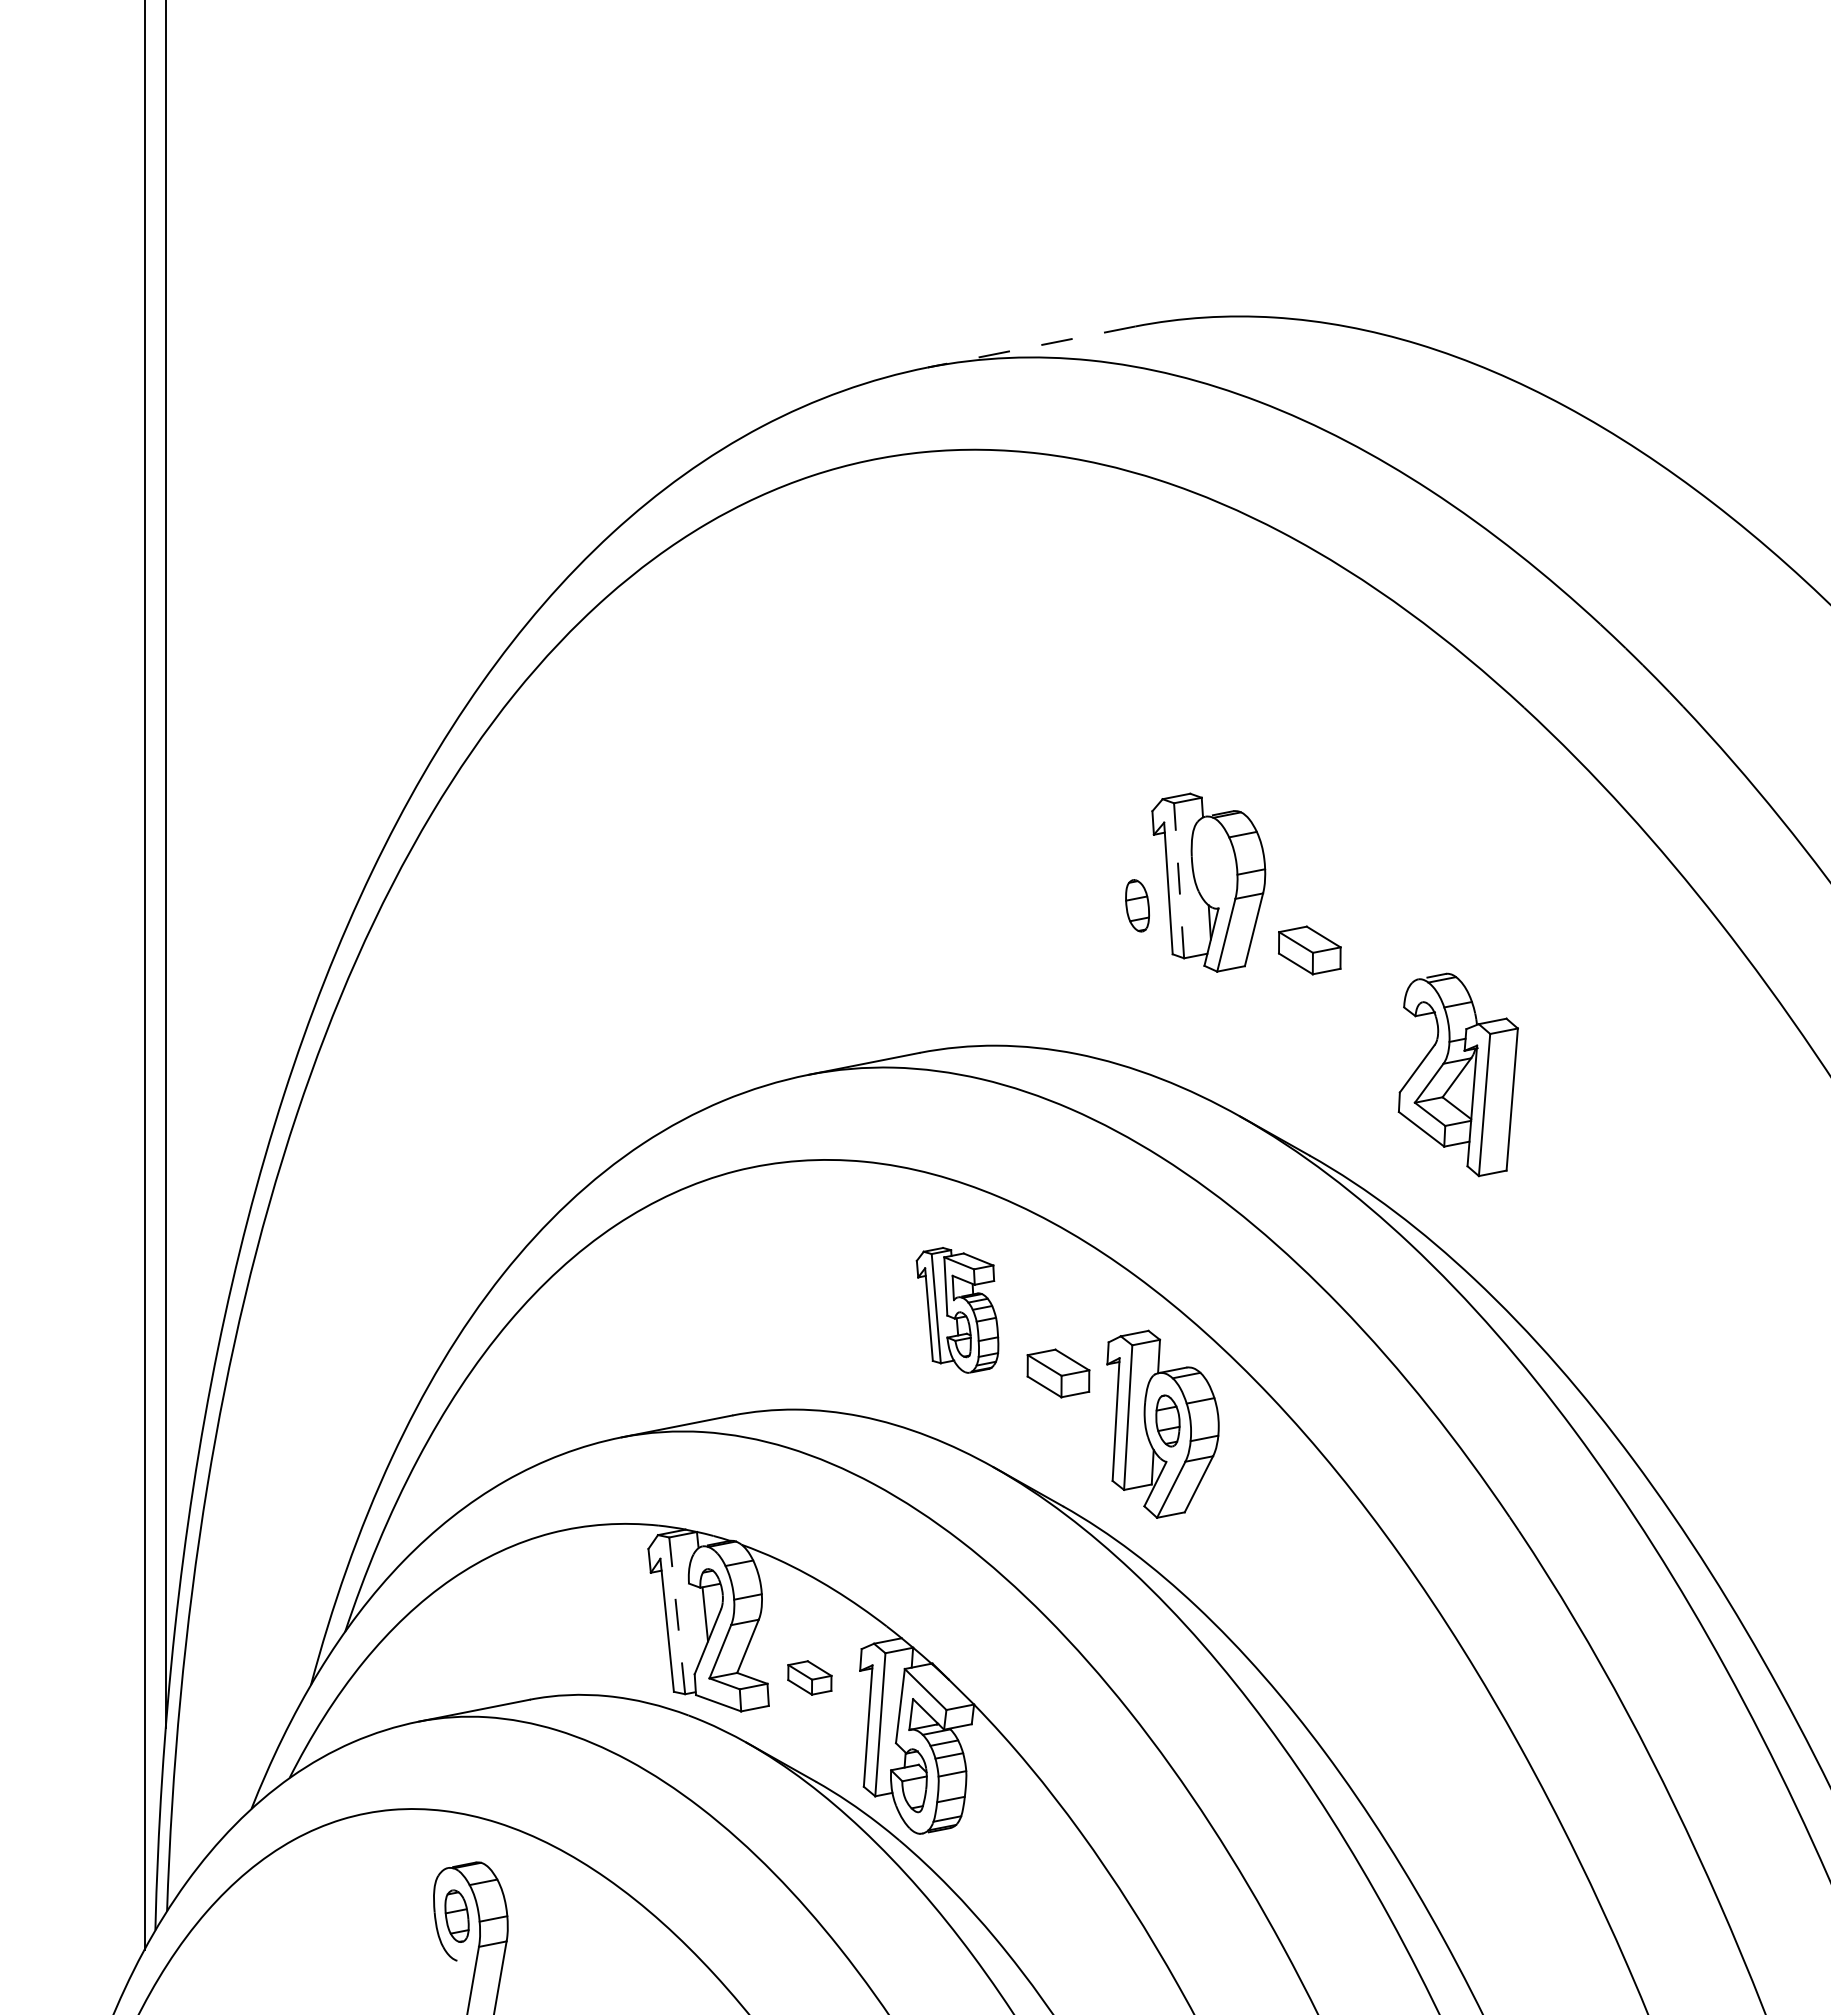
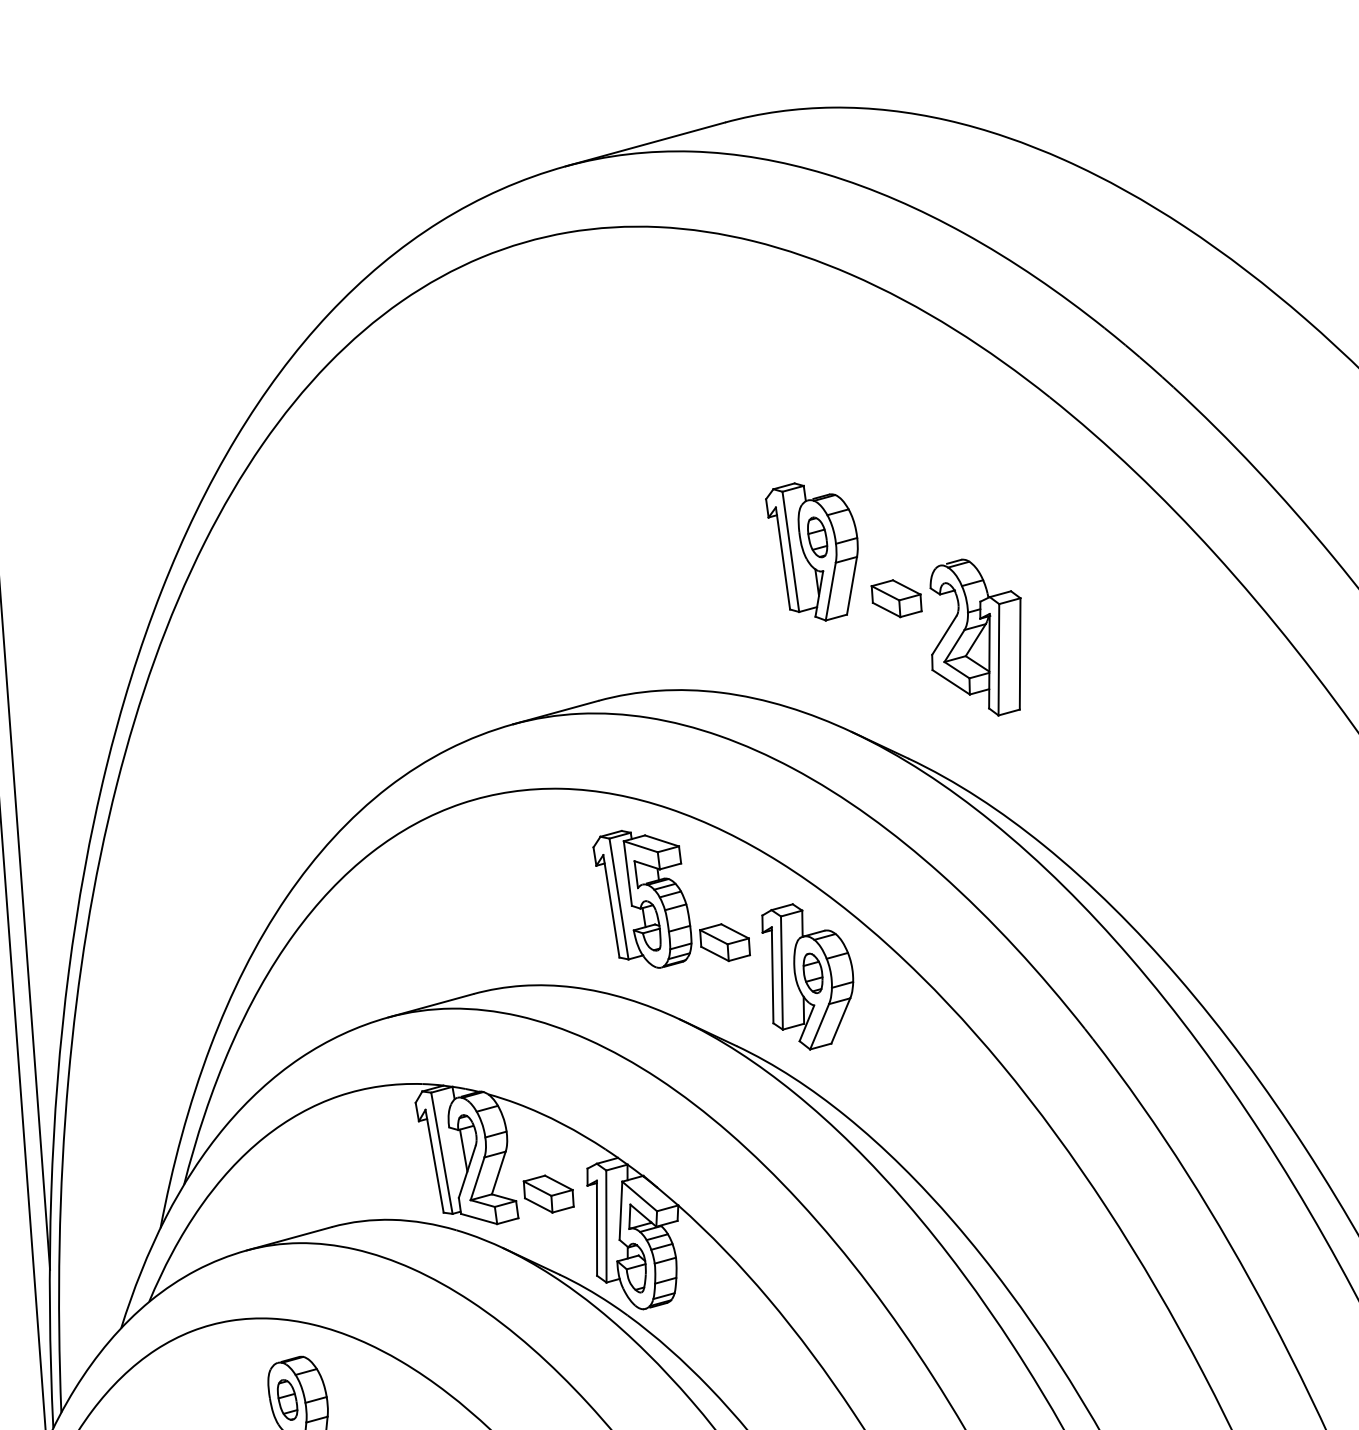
line: (1031, 347) -> (645, 144), dashed -> solid
line: (1179, 880) -> (791, 551), dashed -> solid
part: (1137, 905) -> (817, 537), moved
part: (1457, 1074) -> (976, 637), moved
part: (957, 1310) -> (642, 899), size x1.43
line: (677, 1615) -> (442, 1153), dashed -> solid
part: (809, 1677) -> (548, 1193), size x1.43

